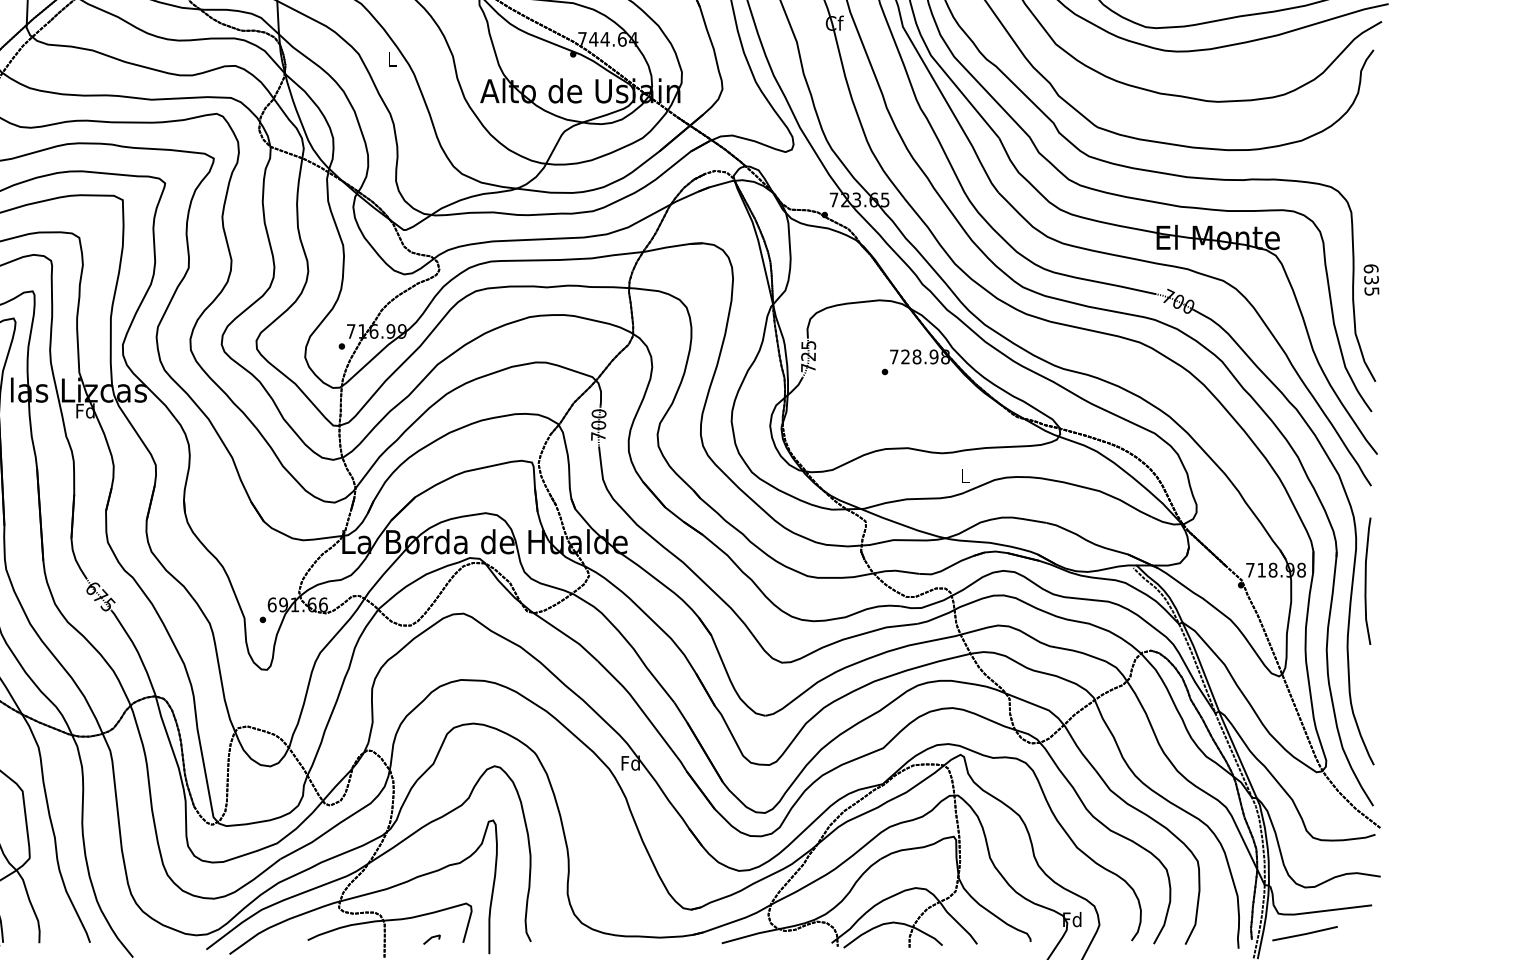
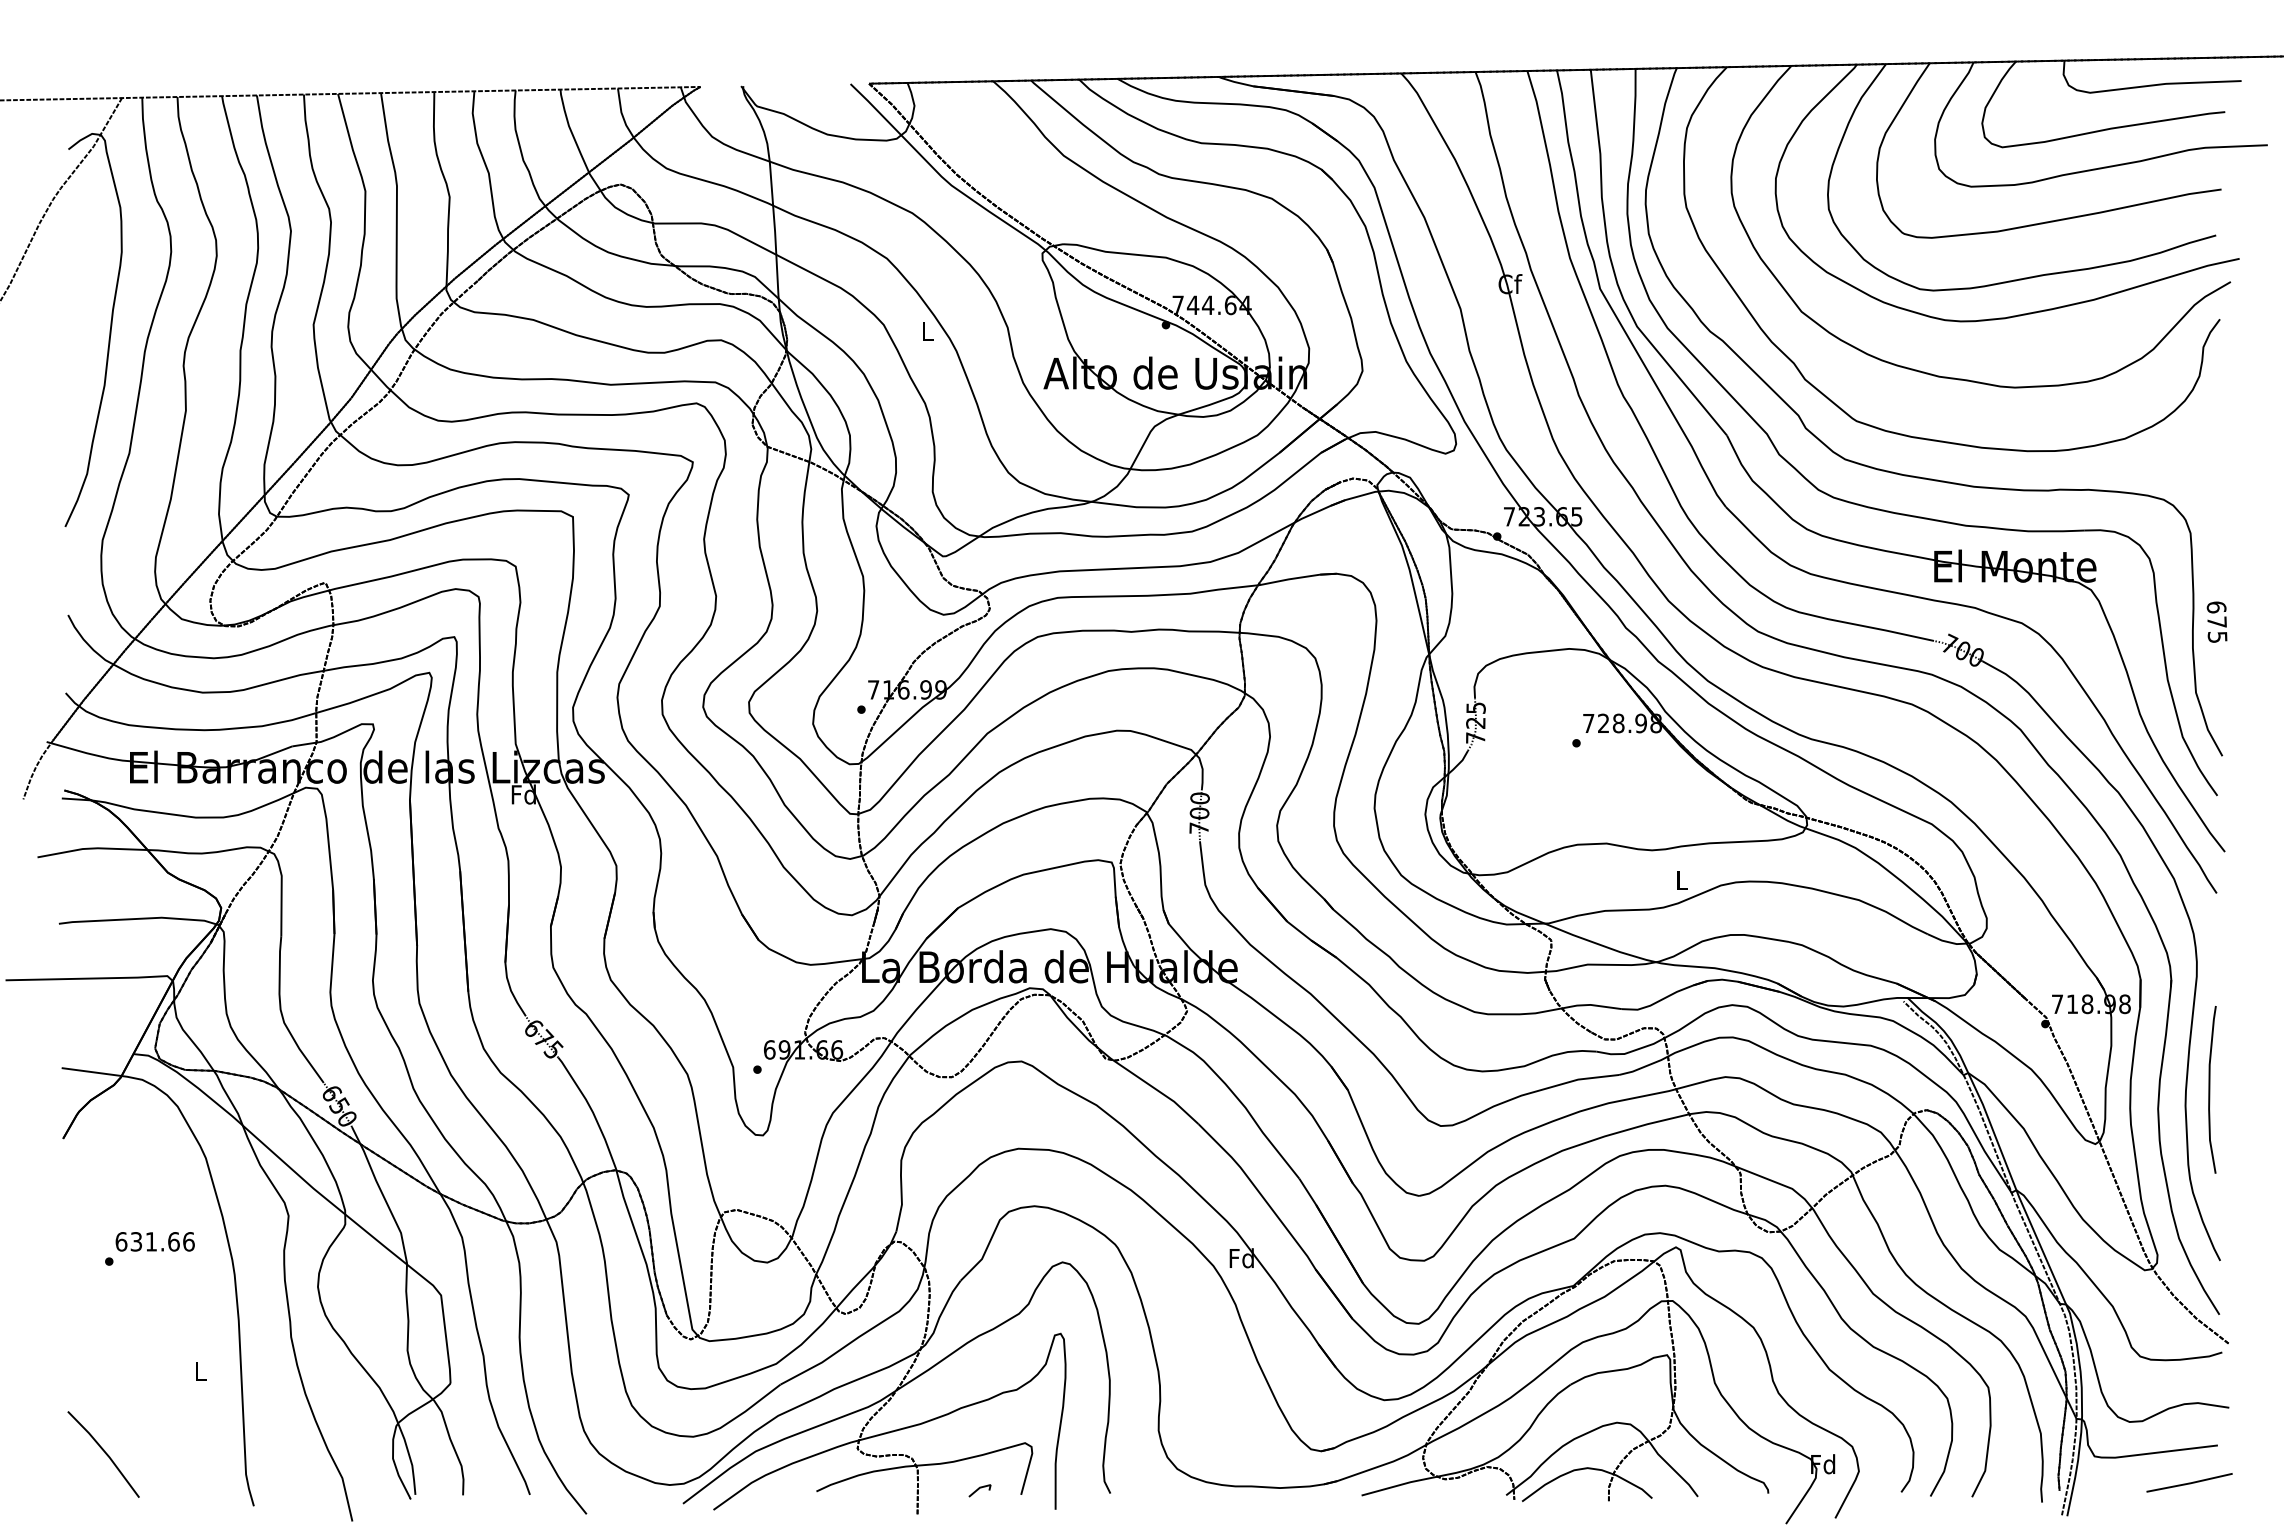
text: (1371, 280) -> (2216, 622), 635 -> 675
curve: (1366, 581) -> (2210, 1089), moved
line: (1304, 933) -> (2189, 1482), moved

